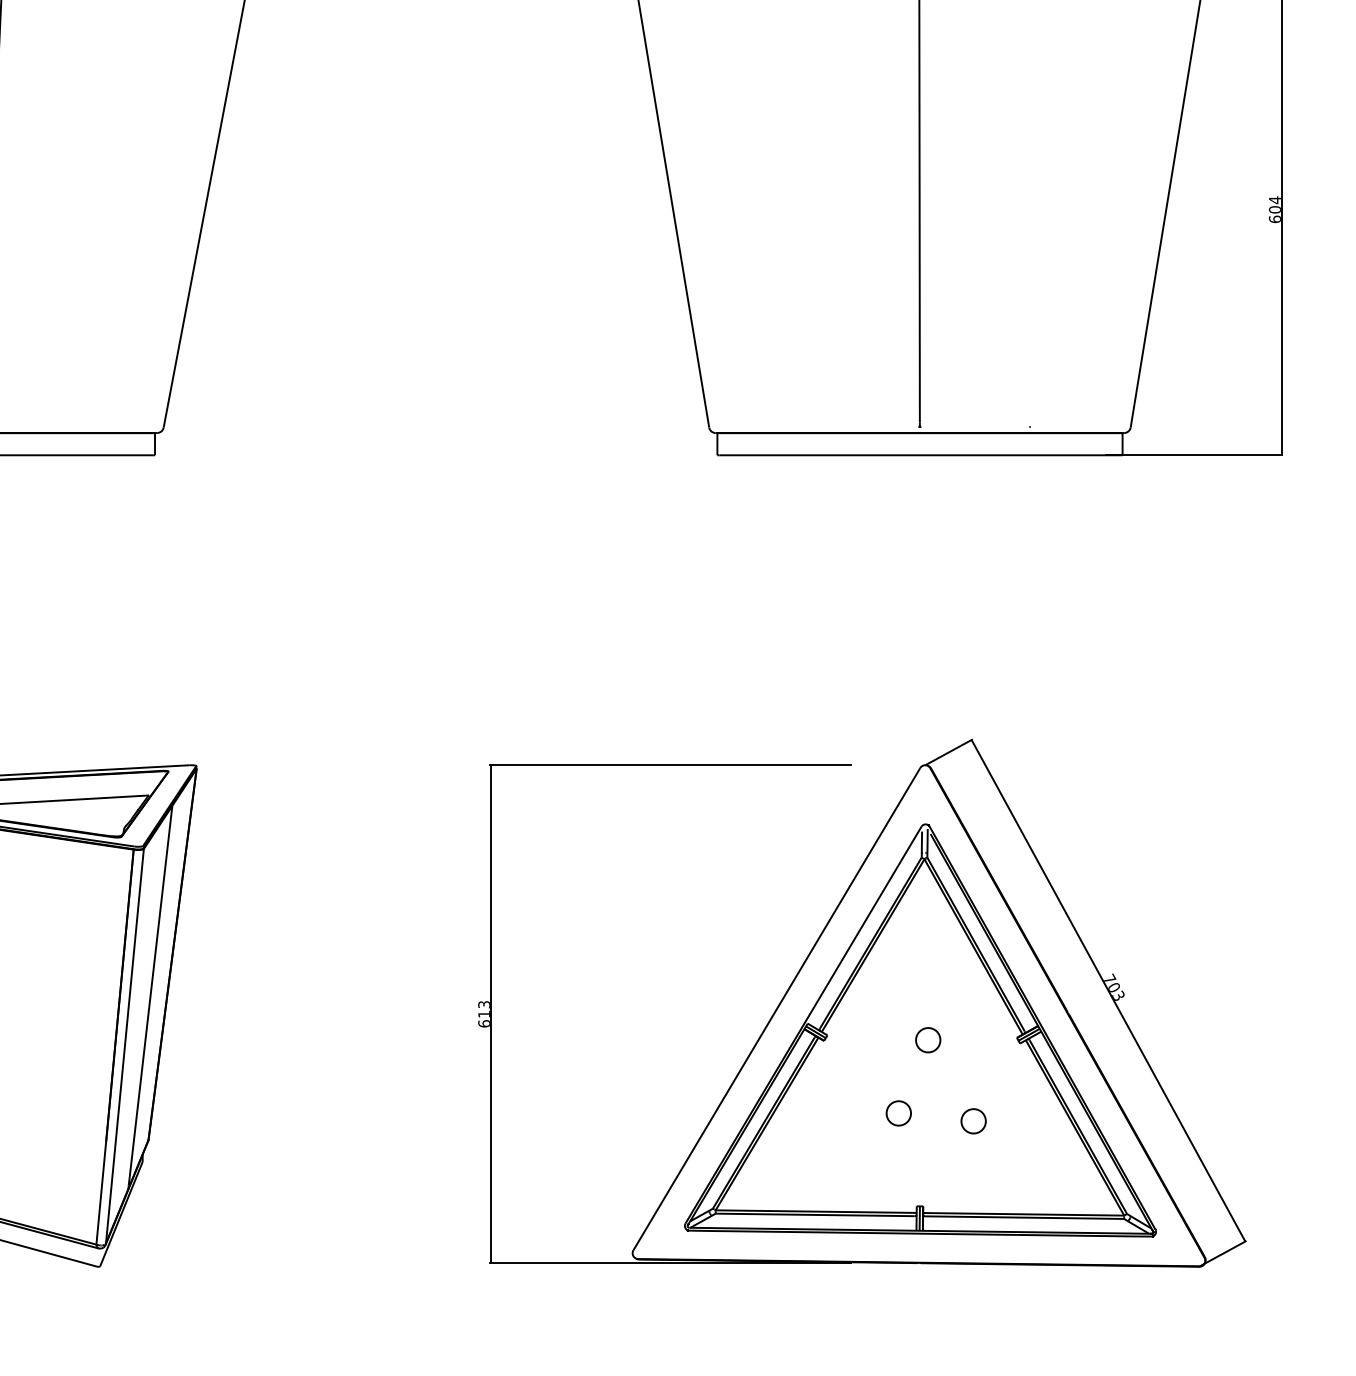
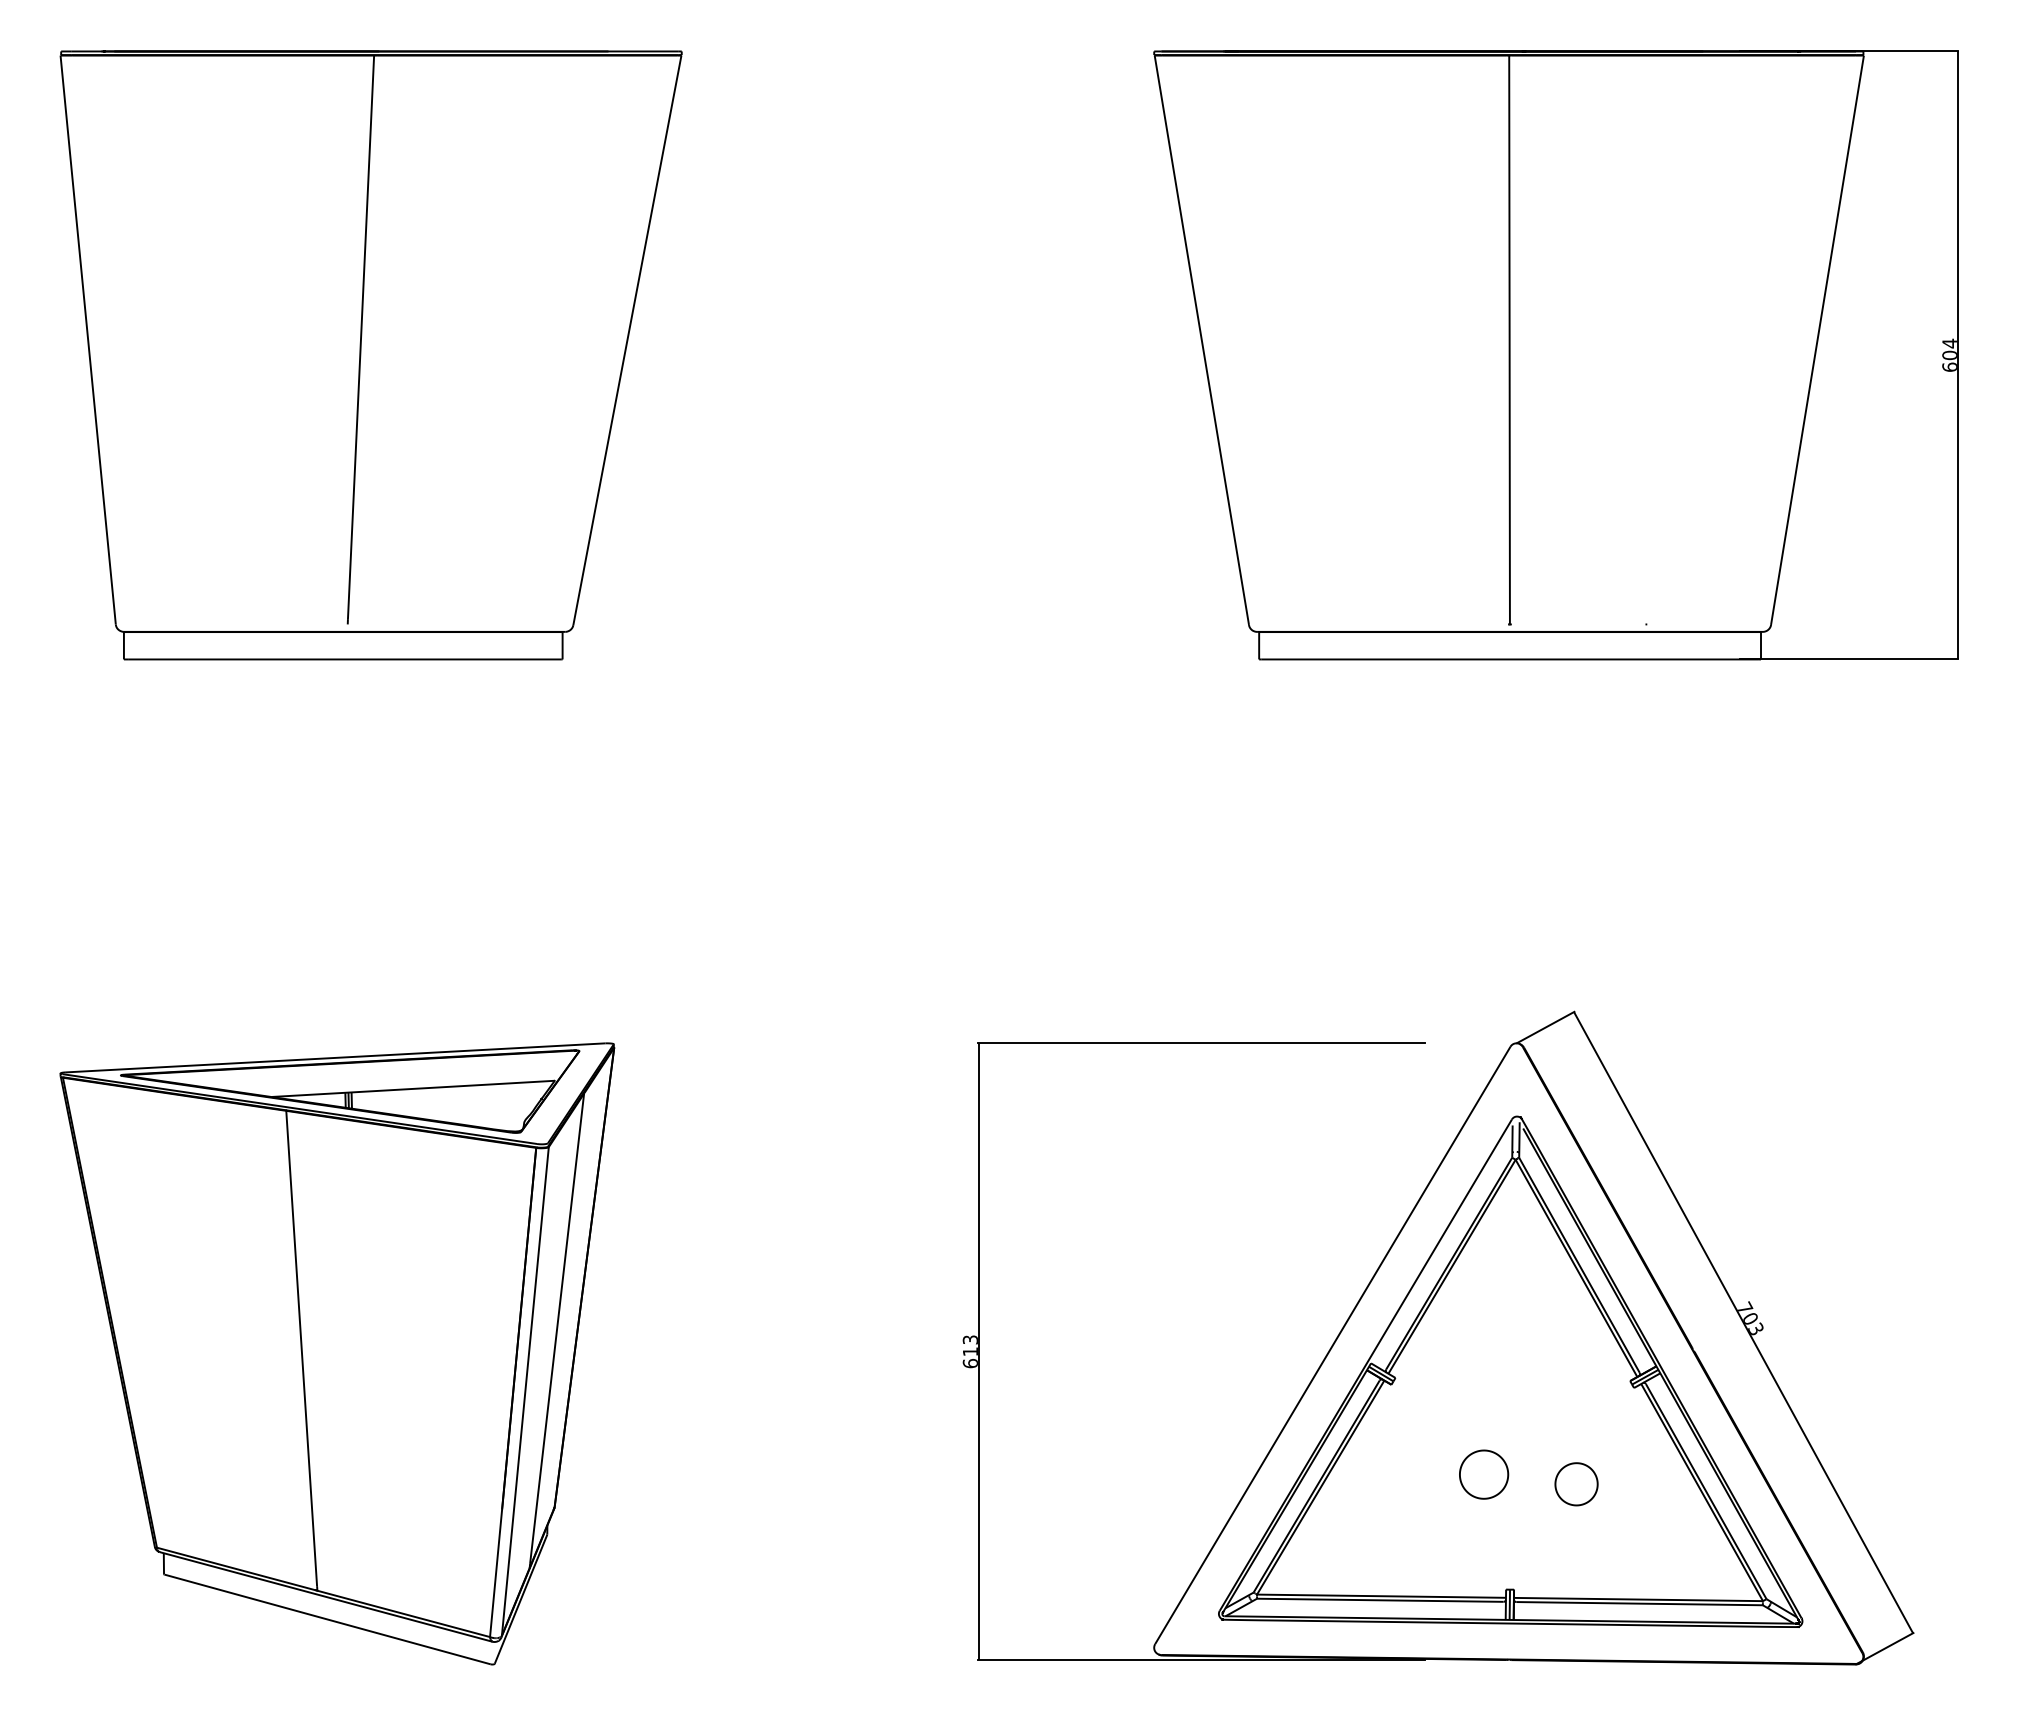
part: (928, 1039) -> (1520, 1383), removed
part: (898, 1113) -> (1483, 1474), size x1.6
part: (973, 1121) -> (1576, 1484), size x1.4

